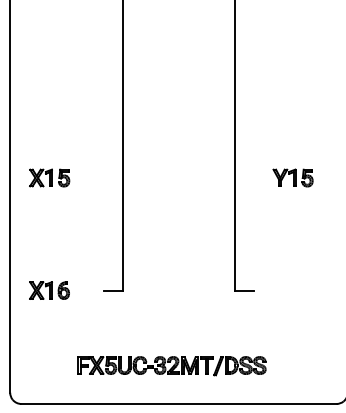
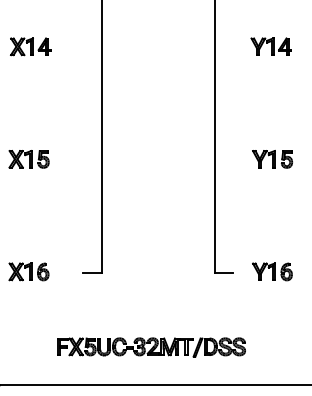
part: (50, 65) -> (29, 46), added
part: (291, 65) -> (270, 46), added
part: (292, 290) -> (271, 271), added

